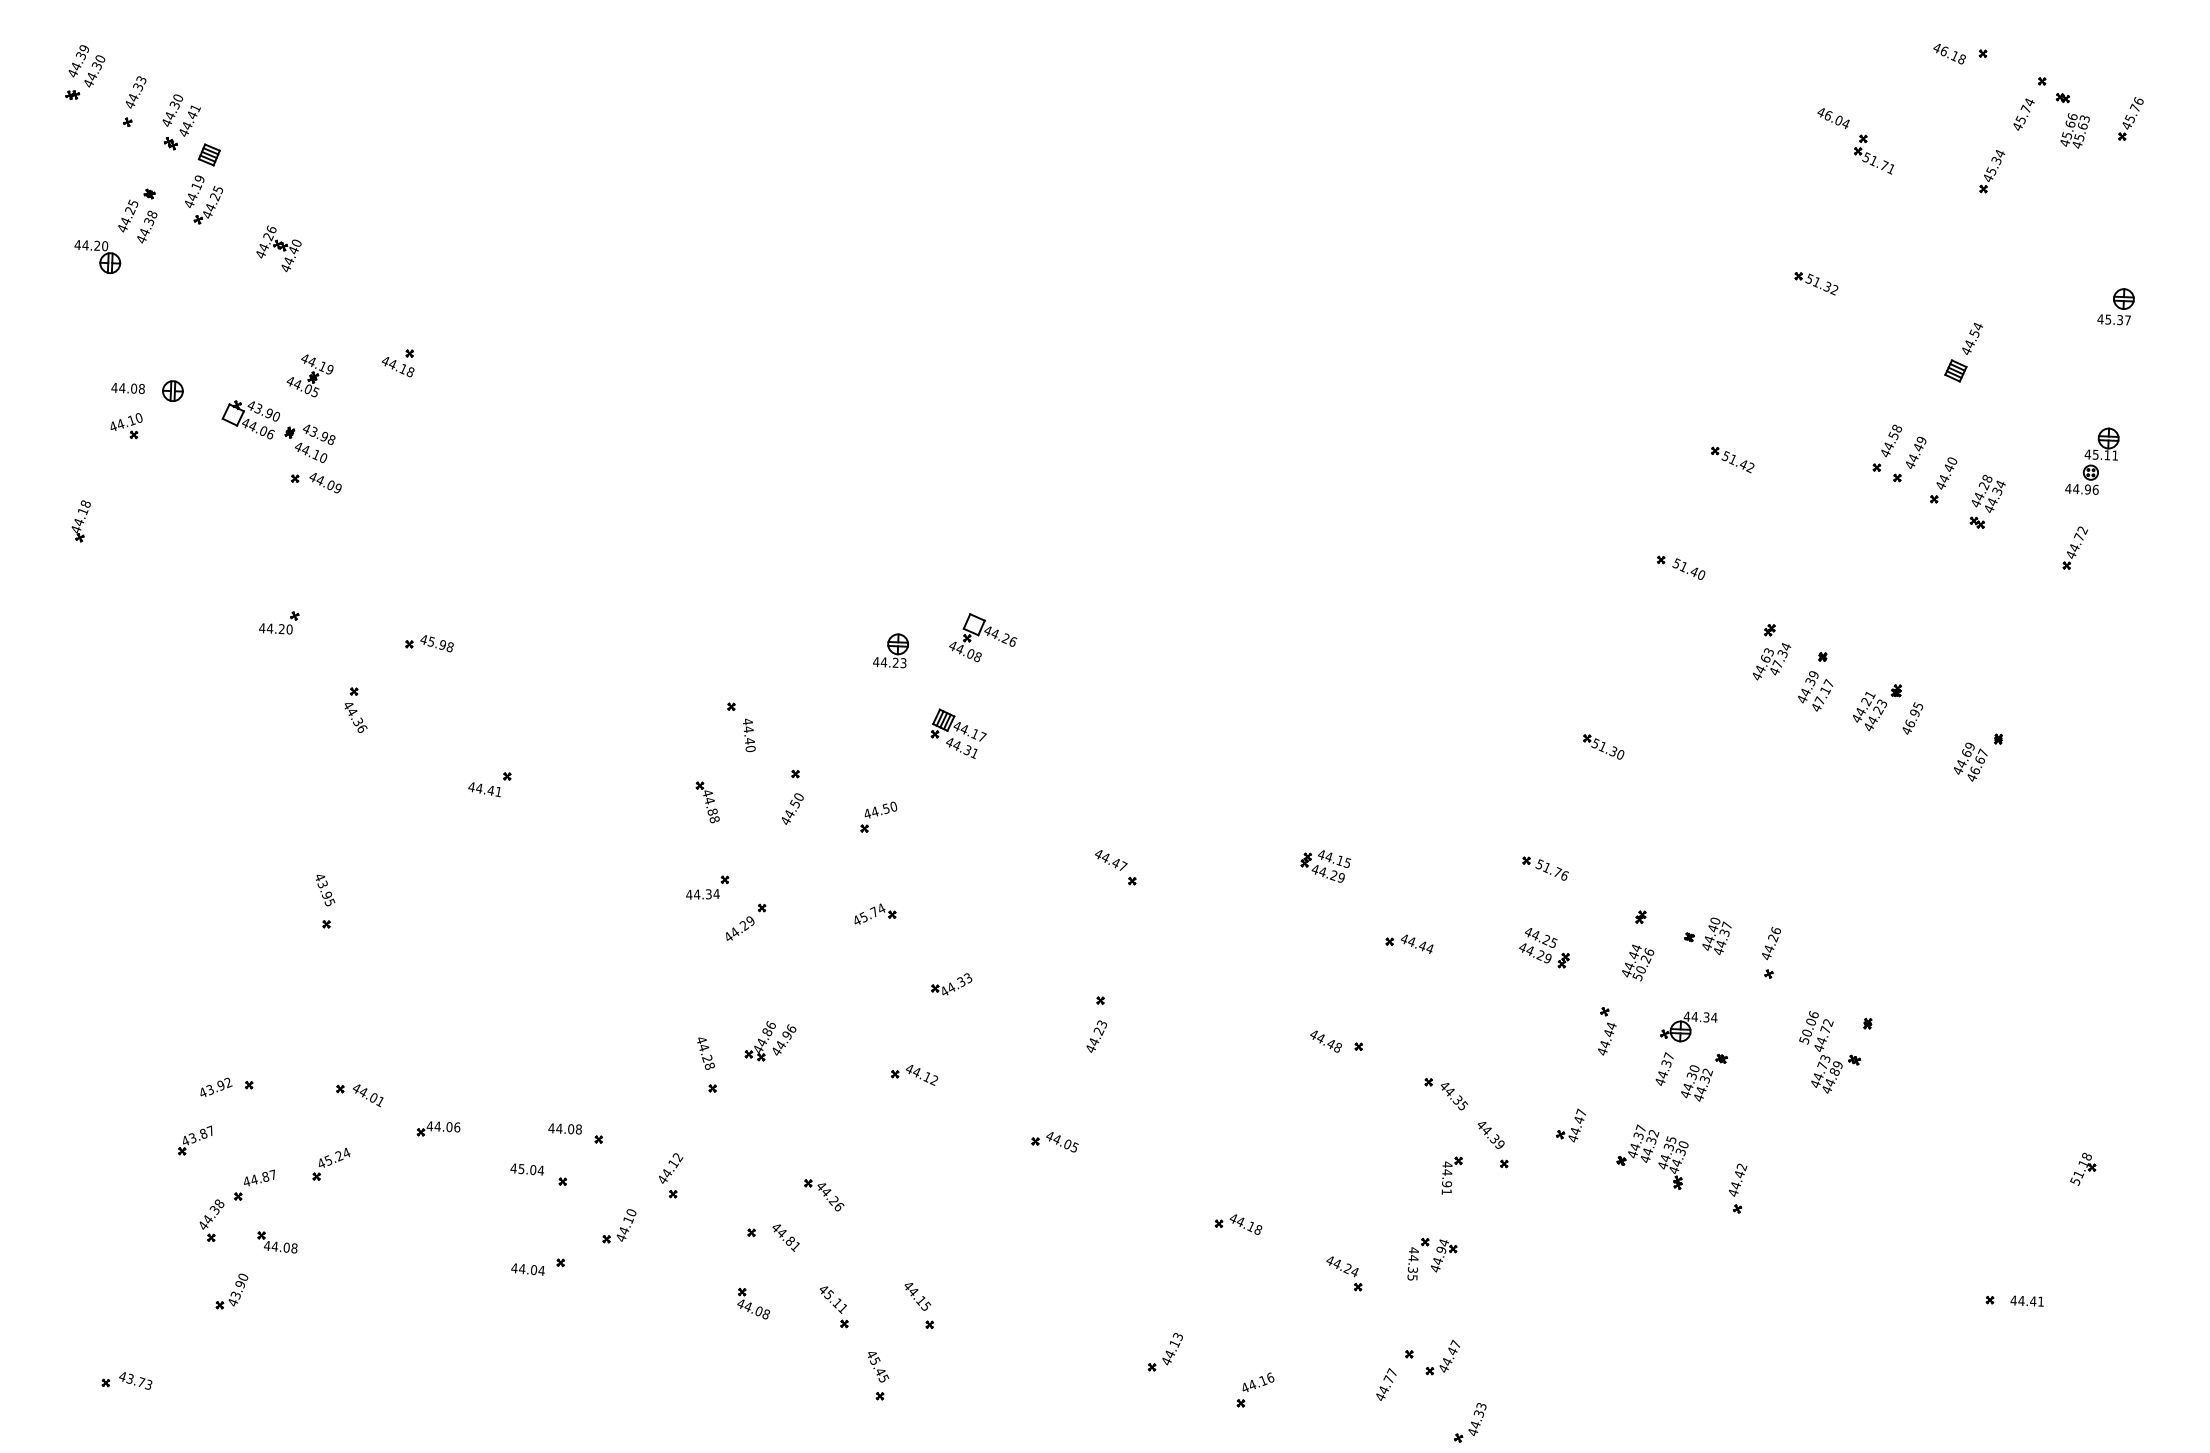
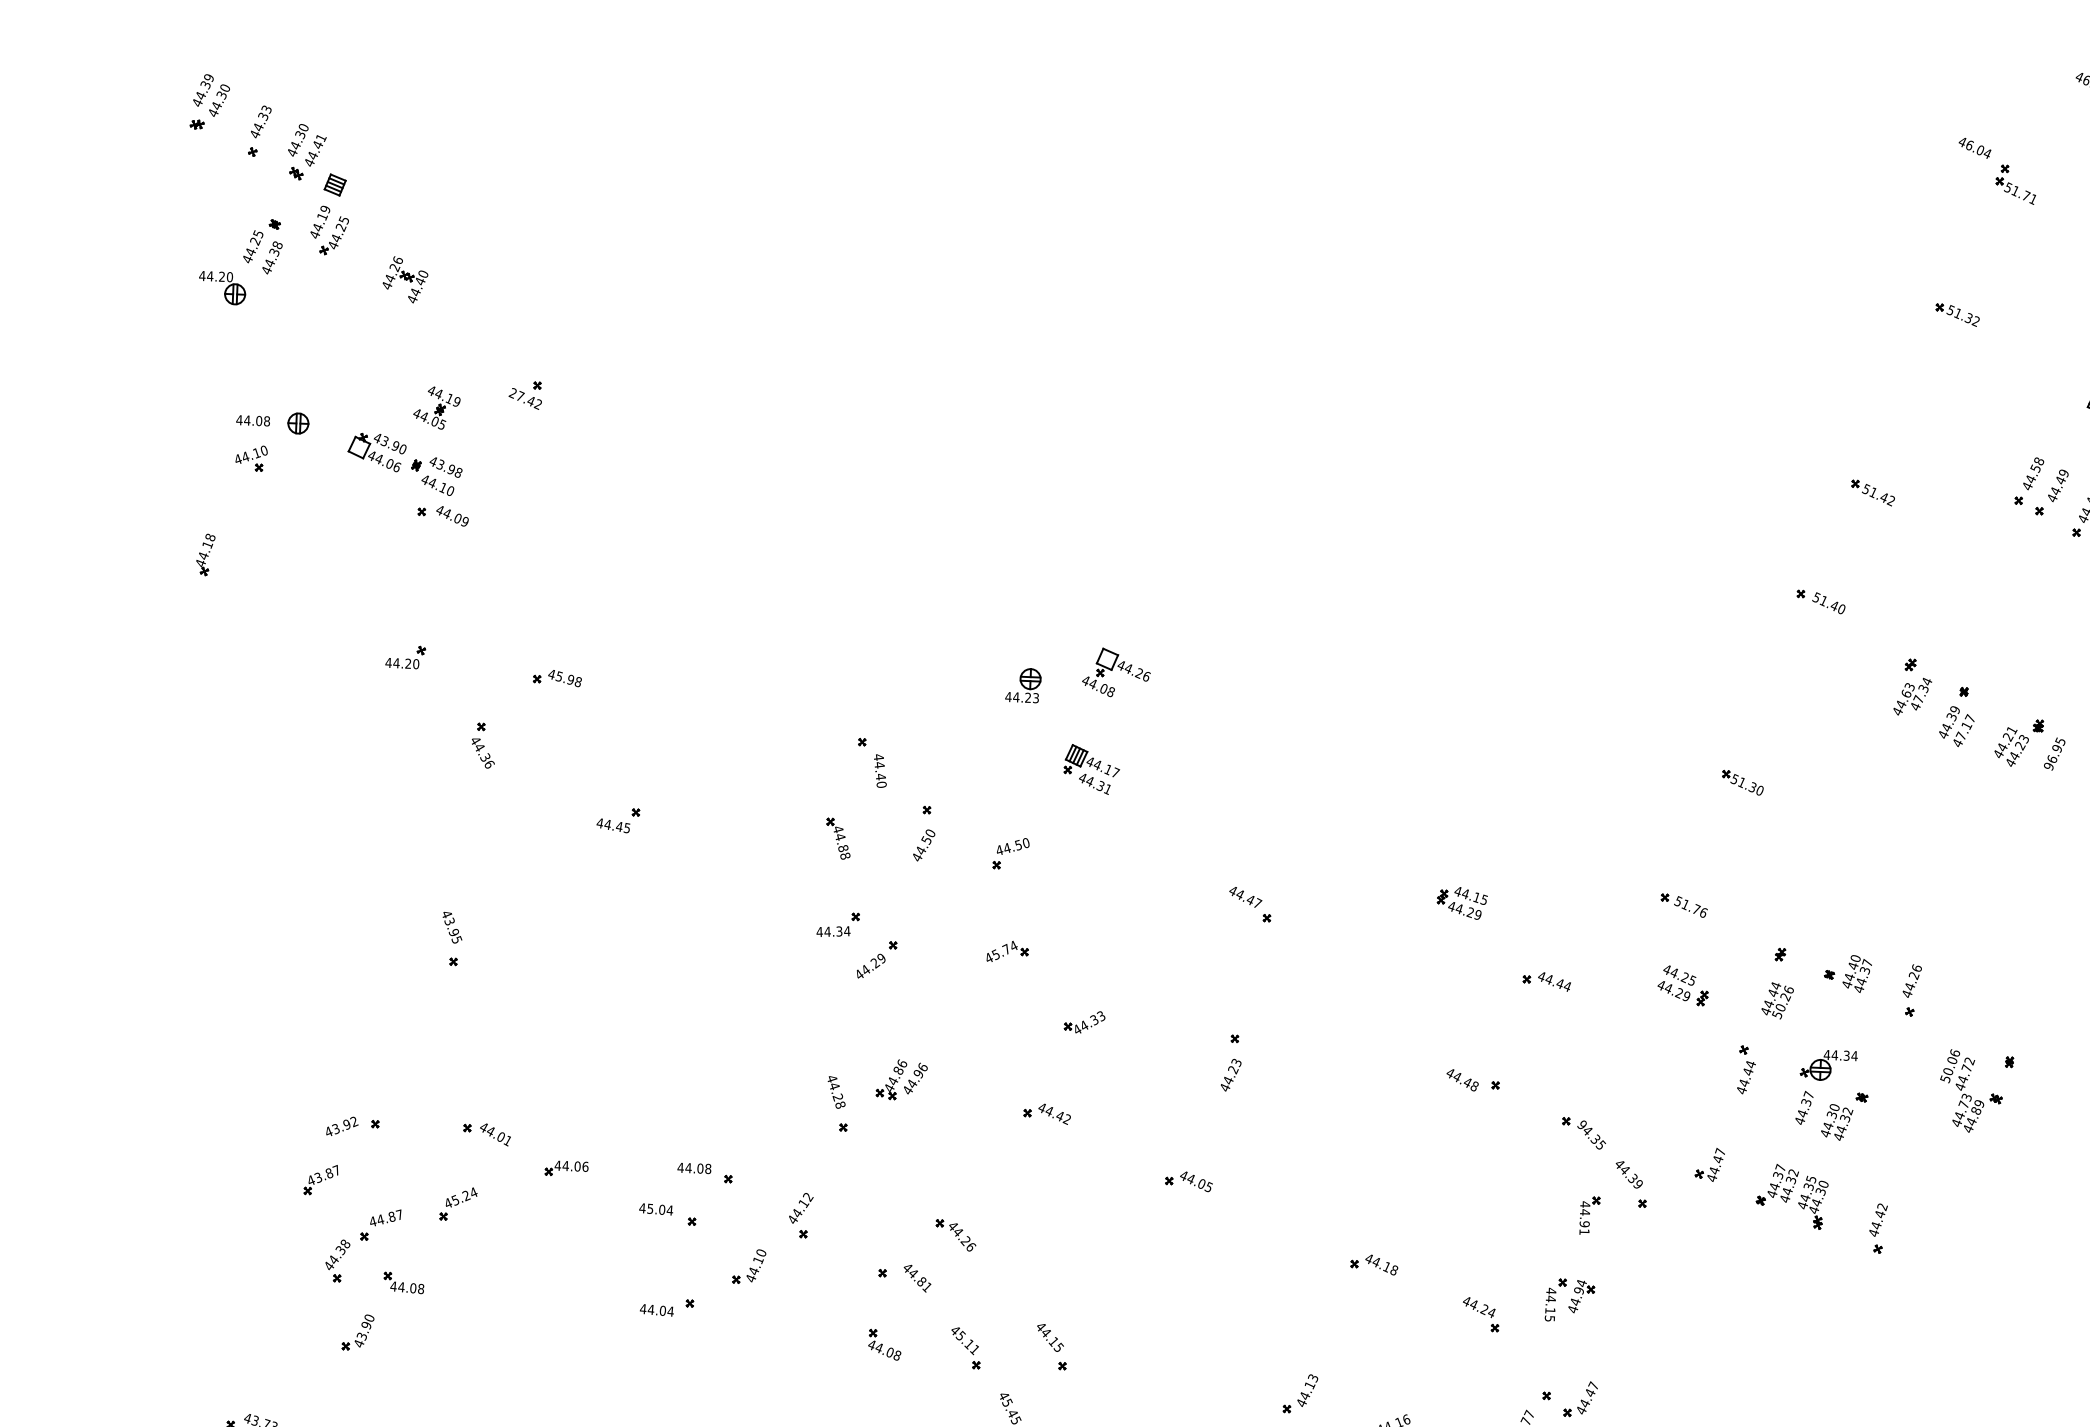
text: (397, 366) -> (525, 398), 44.18 -> 27.42
text: (1906, 730) -> (2048, 766), 46.95 -> 96.95
text: (498, 791) -> (627, 827), 44.41 -> 44.45
text: (927, 1077) -> (1060, 1116), 44.12 -> 44.42
text: (1444, 1085) -> (1582, 1124), 44.35 -> 94.35
text: (1412, 1269) -> (1549, 1310), 44.35 -> 44.15

